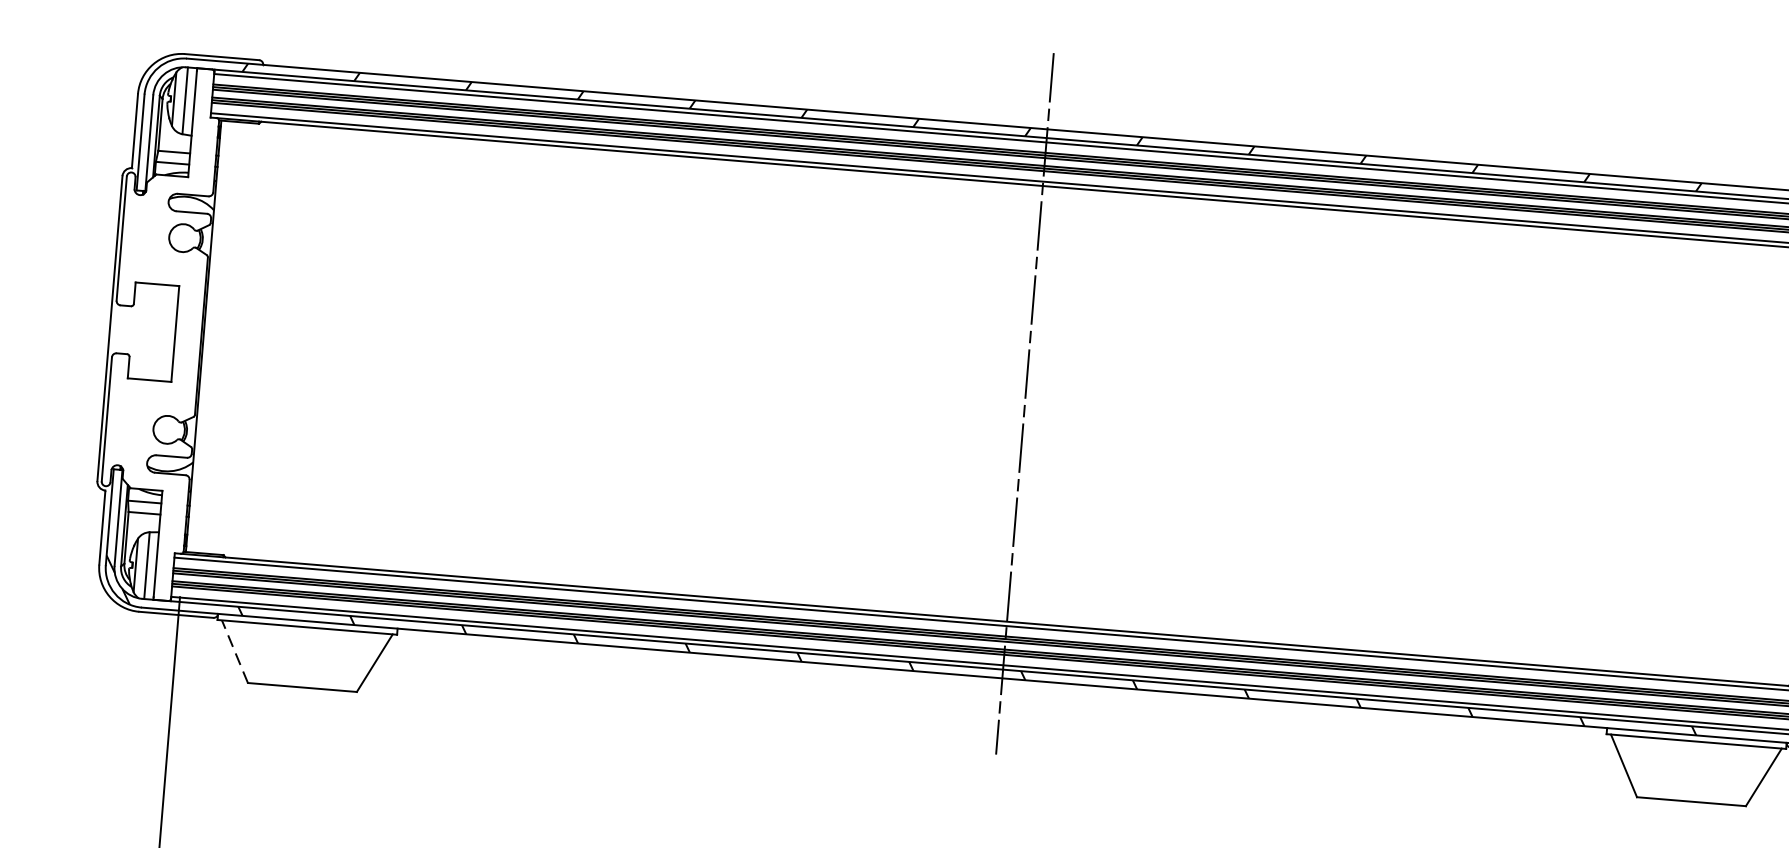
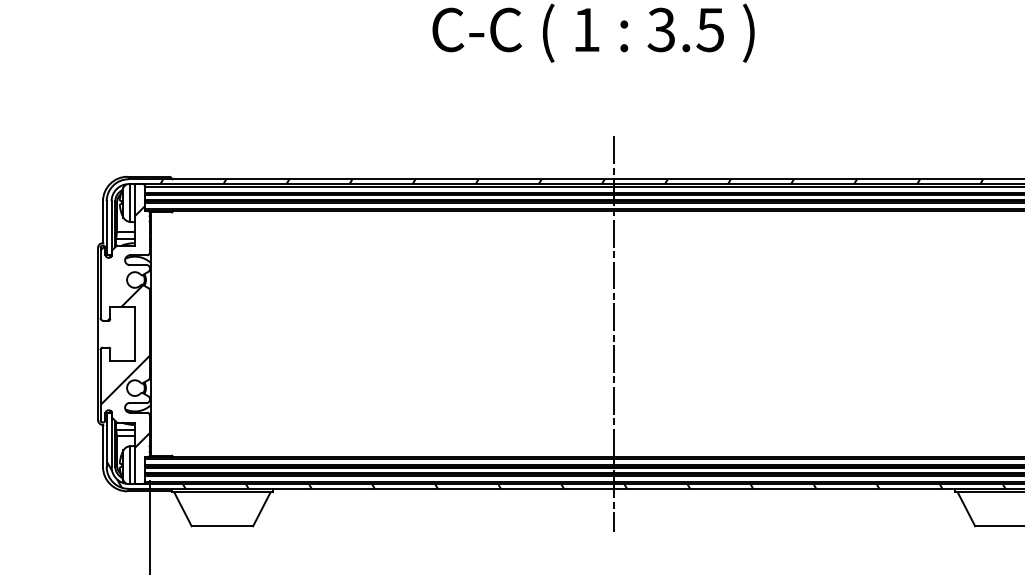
hatch: (157, 319) -> (124, 326), added
line: (234, 650) -> (182, 508), dashed -> solid

